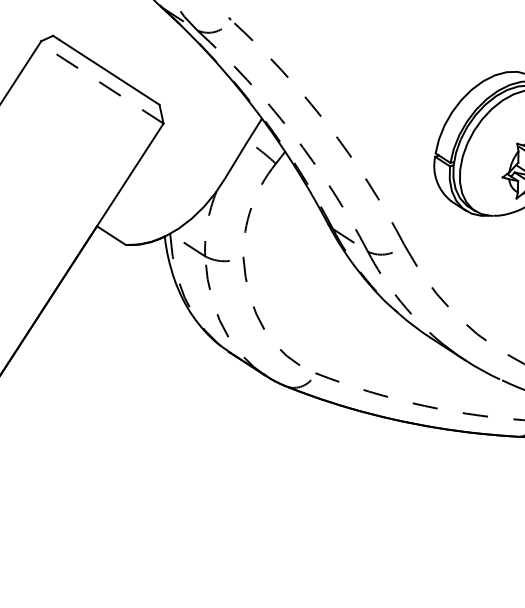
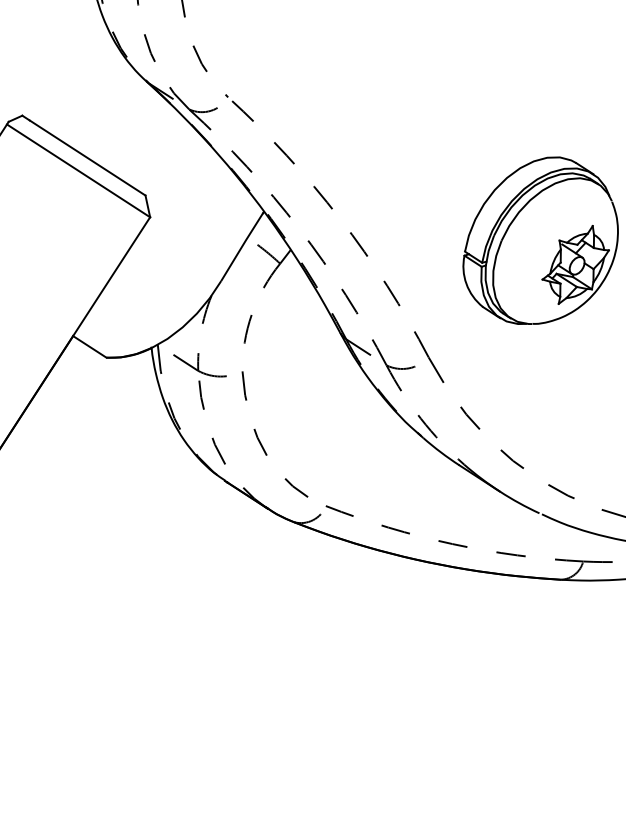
line: (101, 83) -> (78, 170), dashed -> solid

